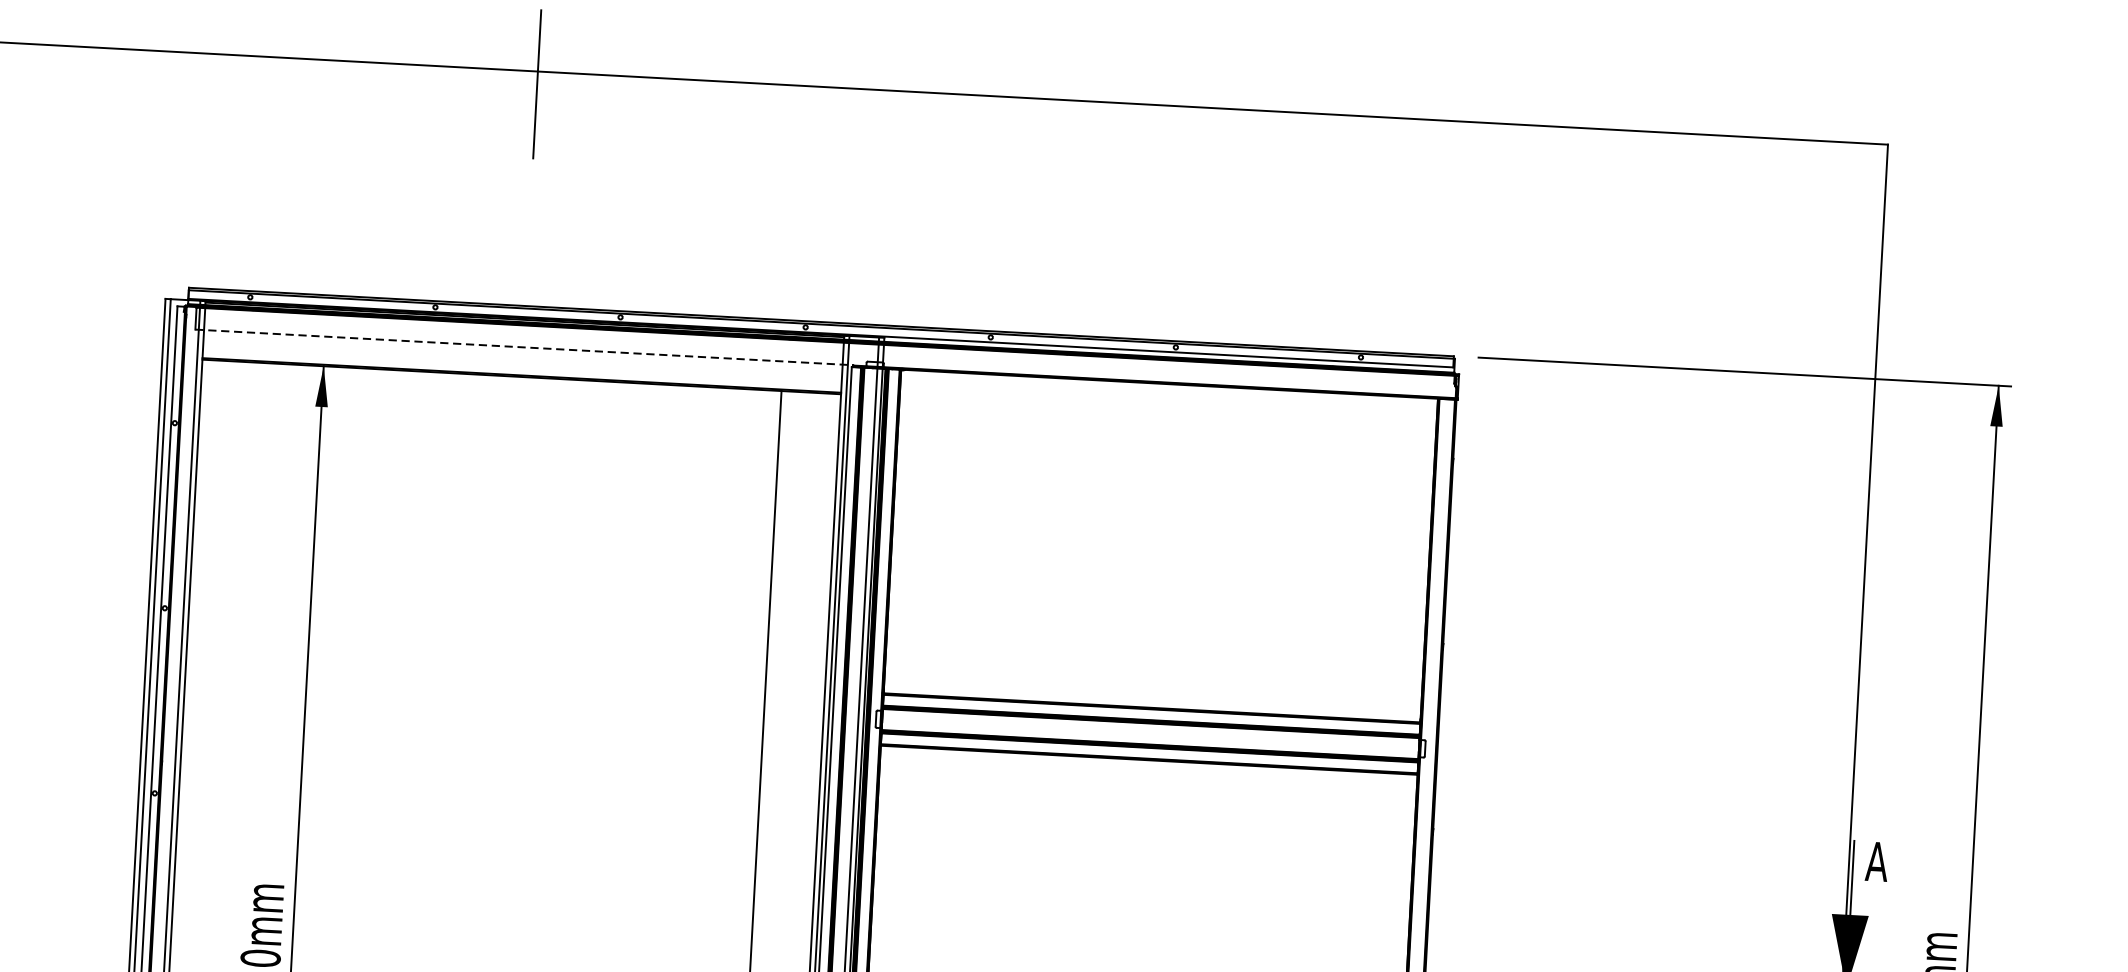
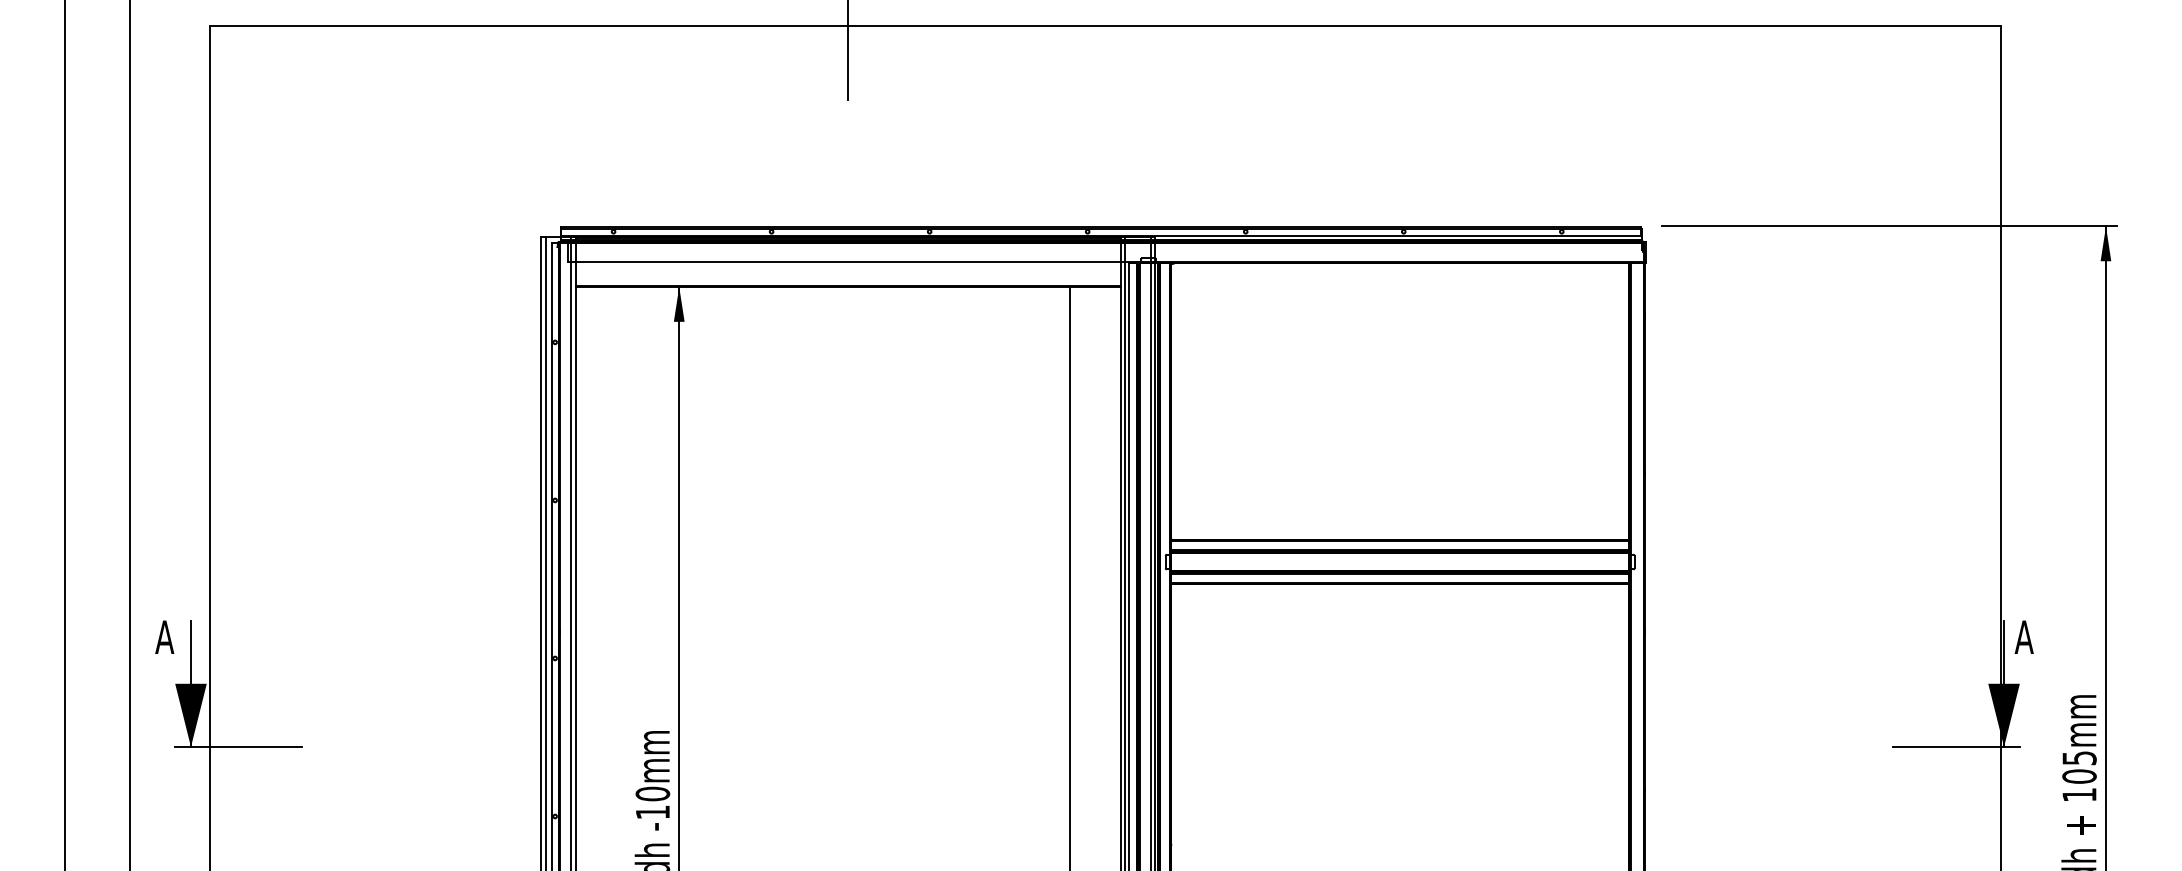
line: (524, 347) -> (849, 261), dashed -> solid

